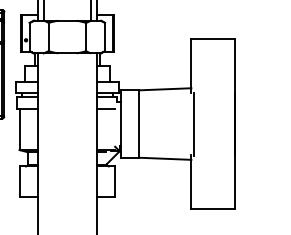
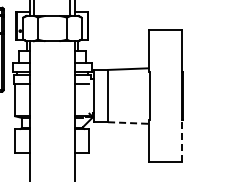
line: (165, 159) -> (128, 123), solid -> dashed
line: (235, 182) -> (182, 141), solid -> dashed

